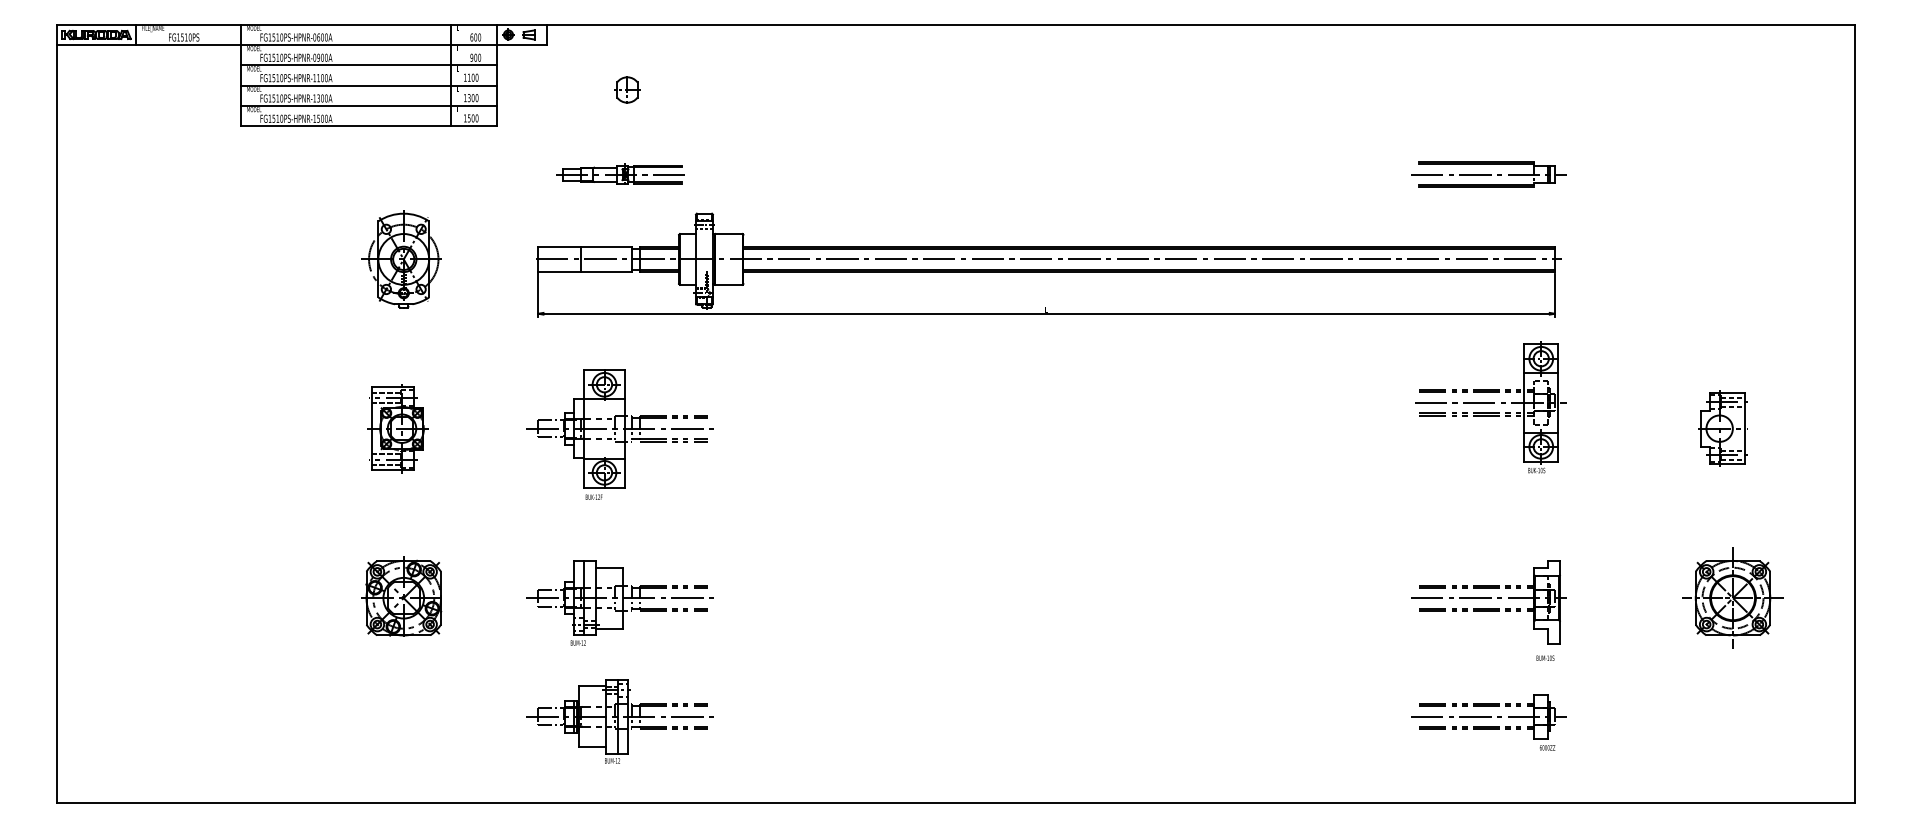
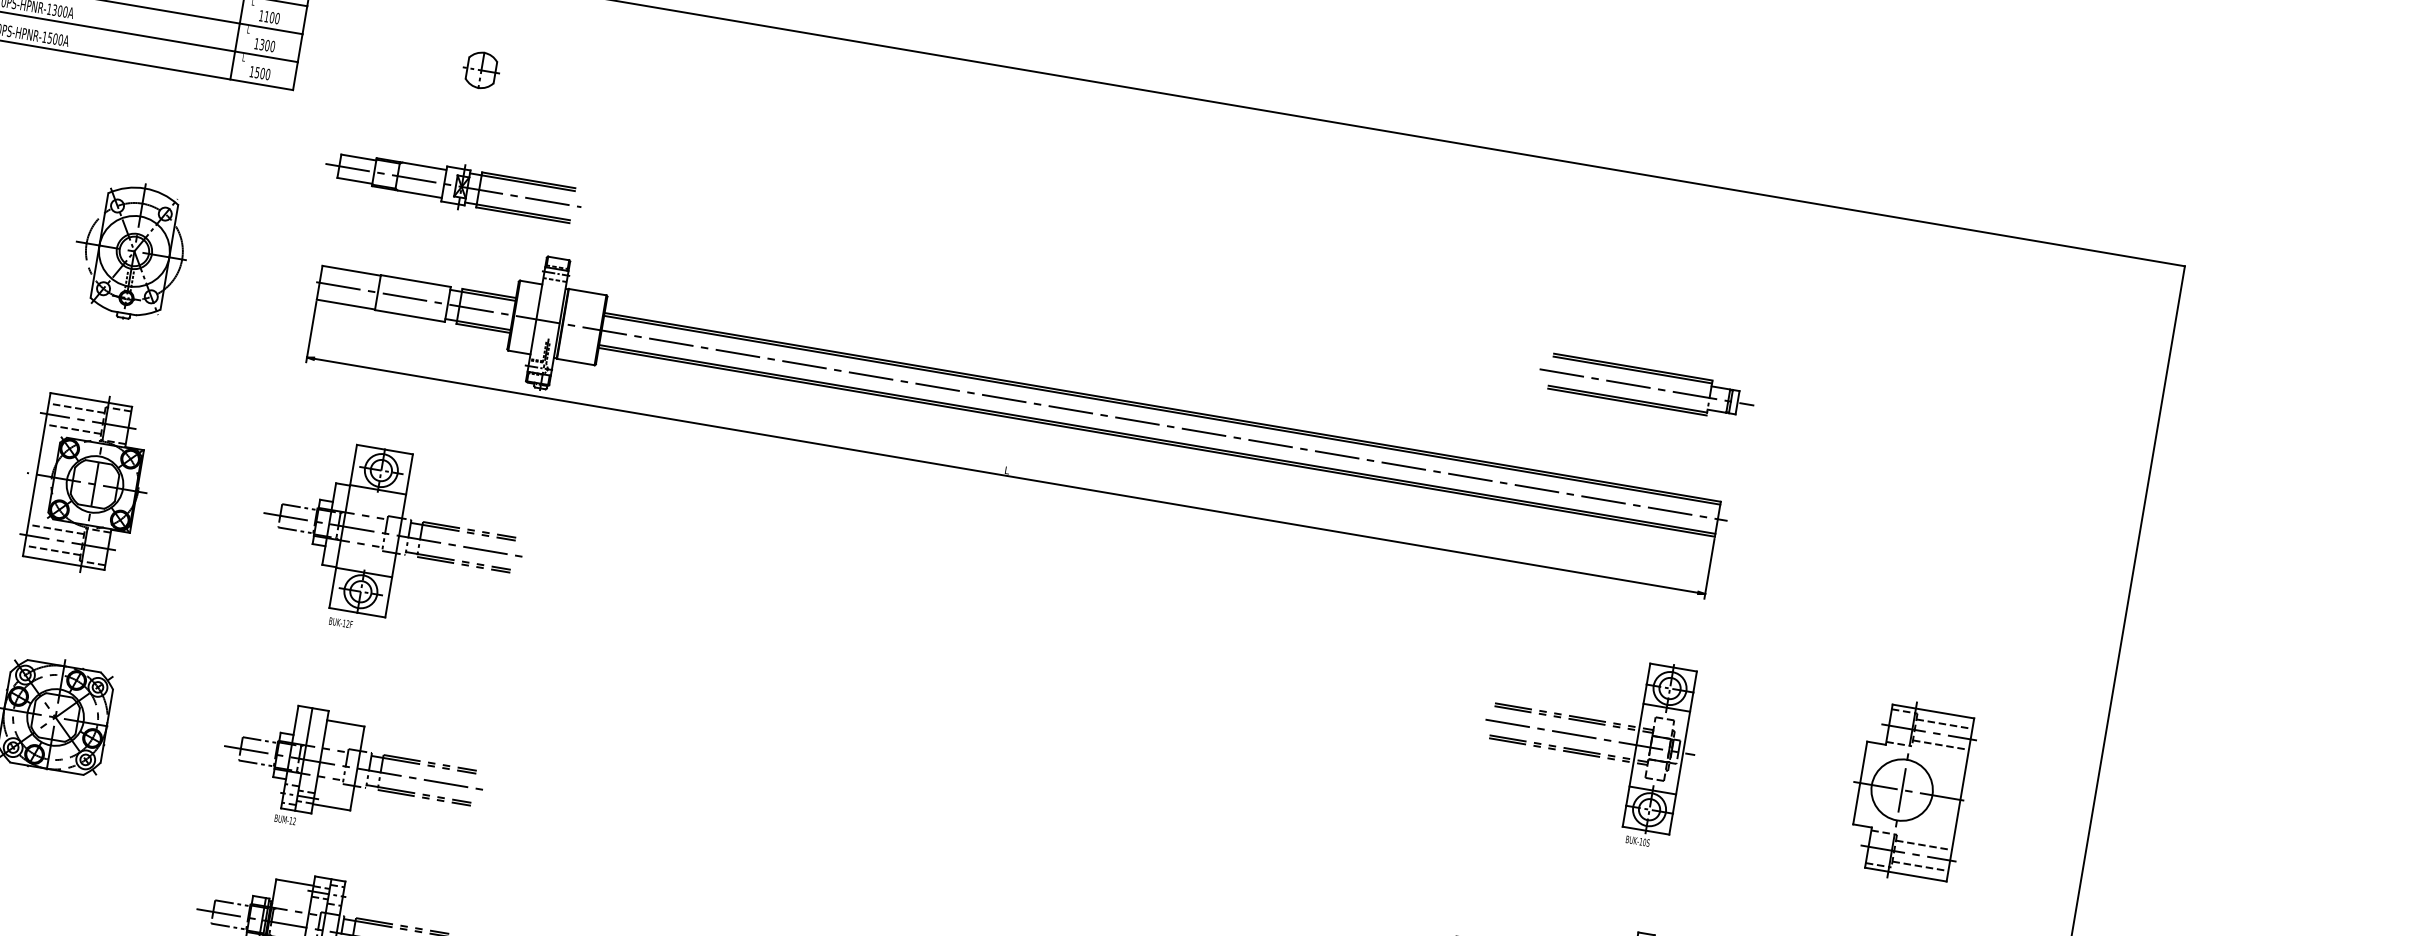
part: (620, 174) -> (452, 185), size x1.43
part: (1490, 407) -> (1588, 743), moved
part: (397, 428) -> (86, 482), size x1.43
part: (1722, 428) -> (1909, 790), size x1.67

